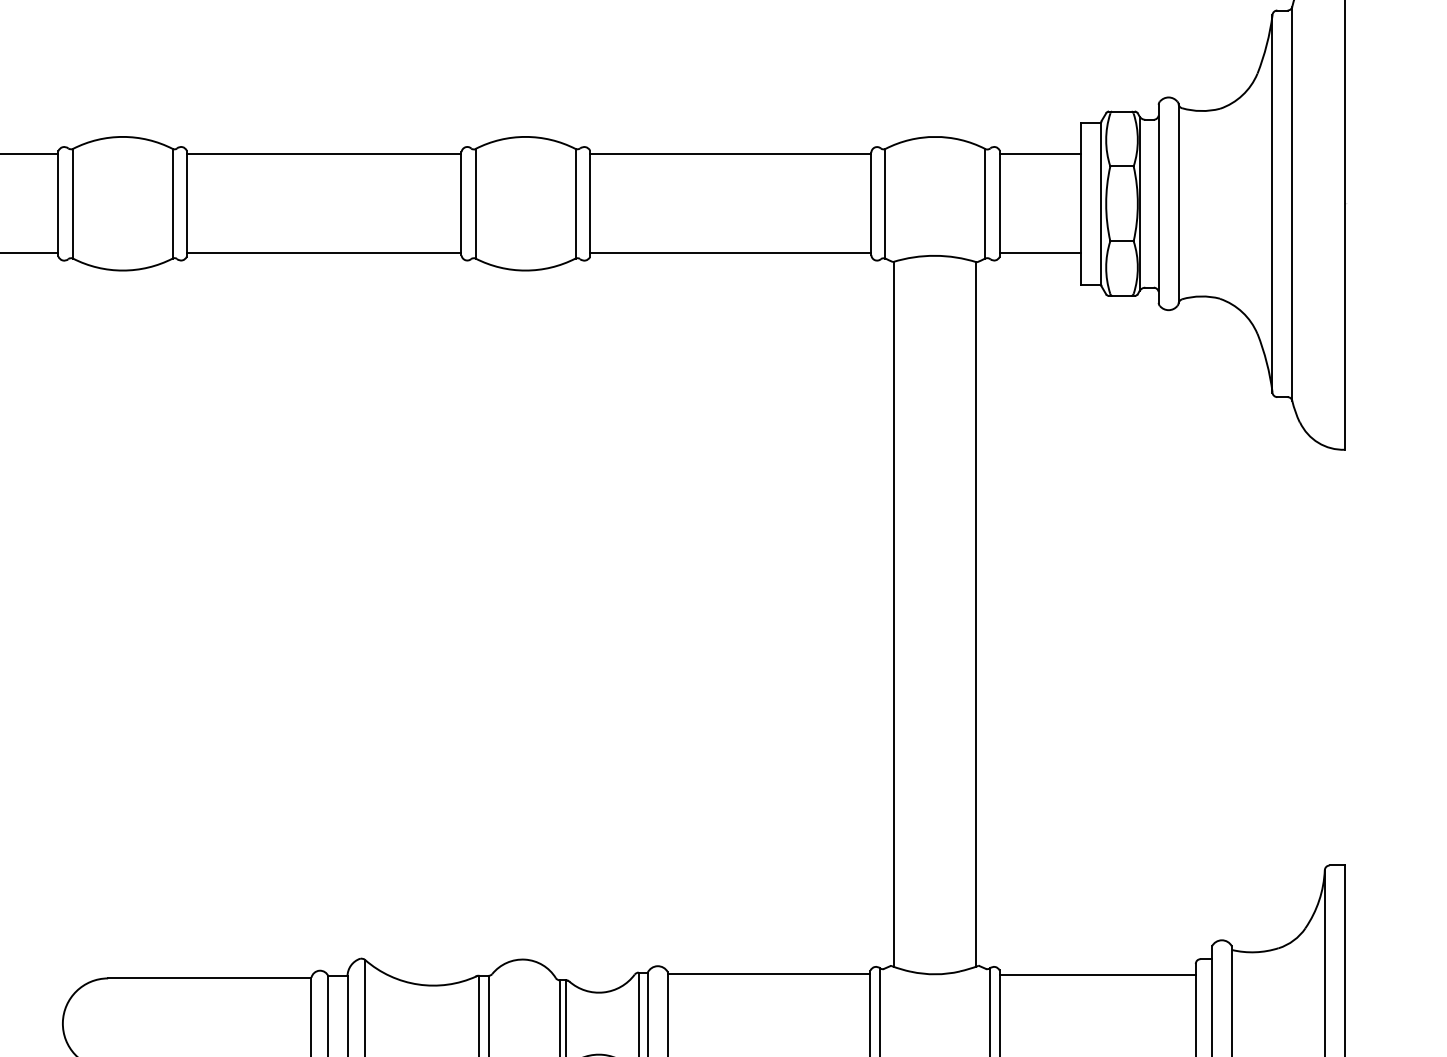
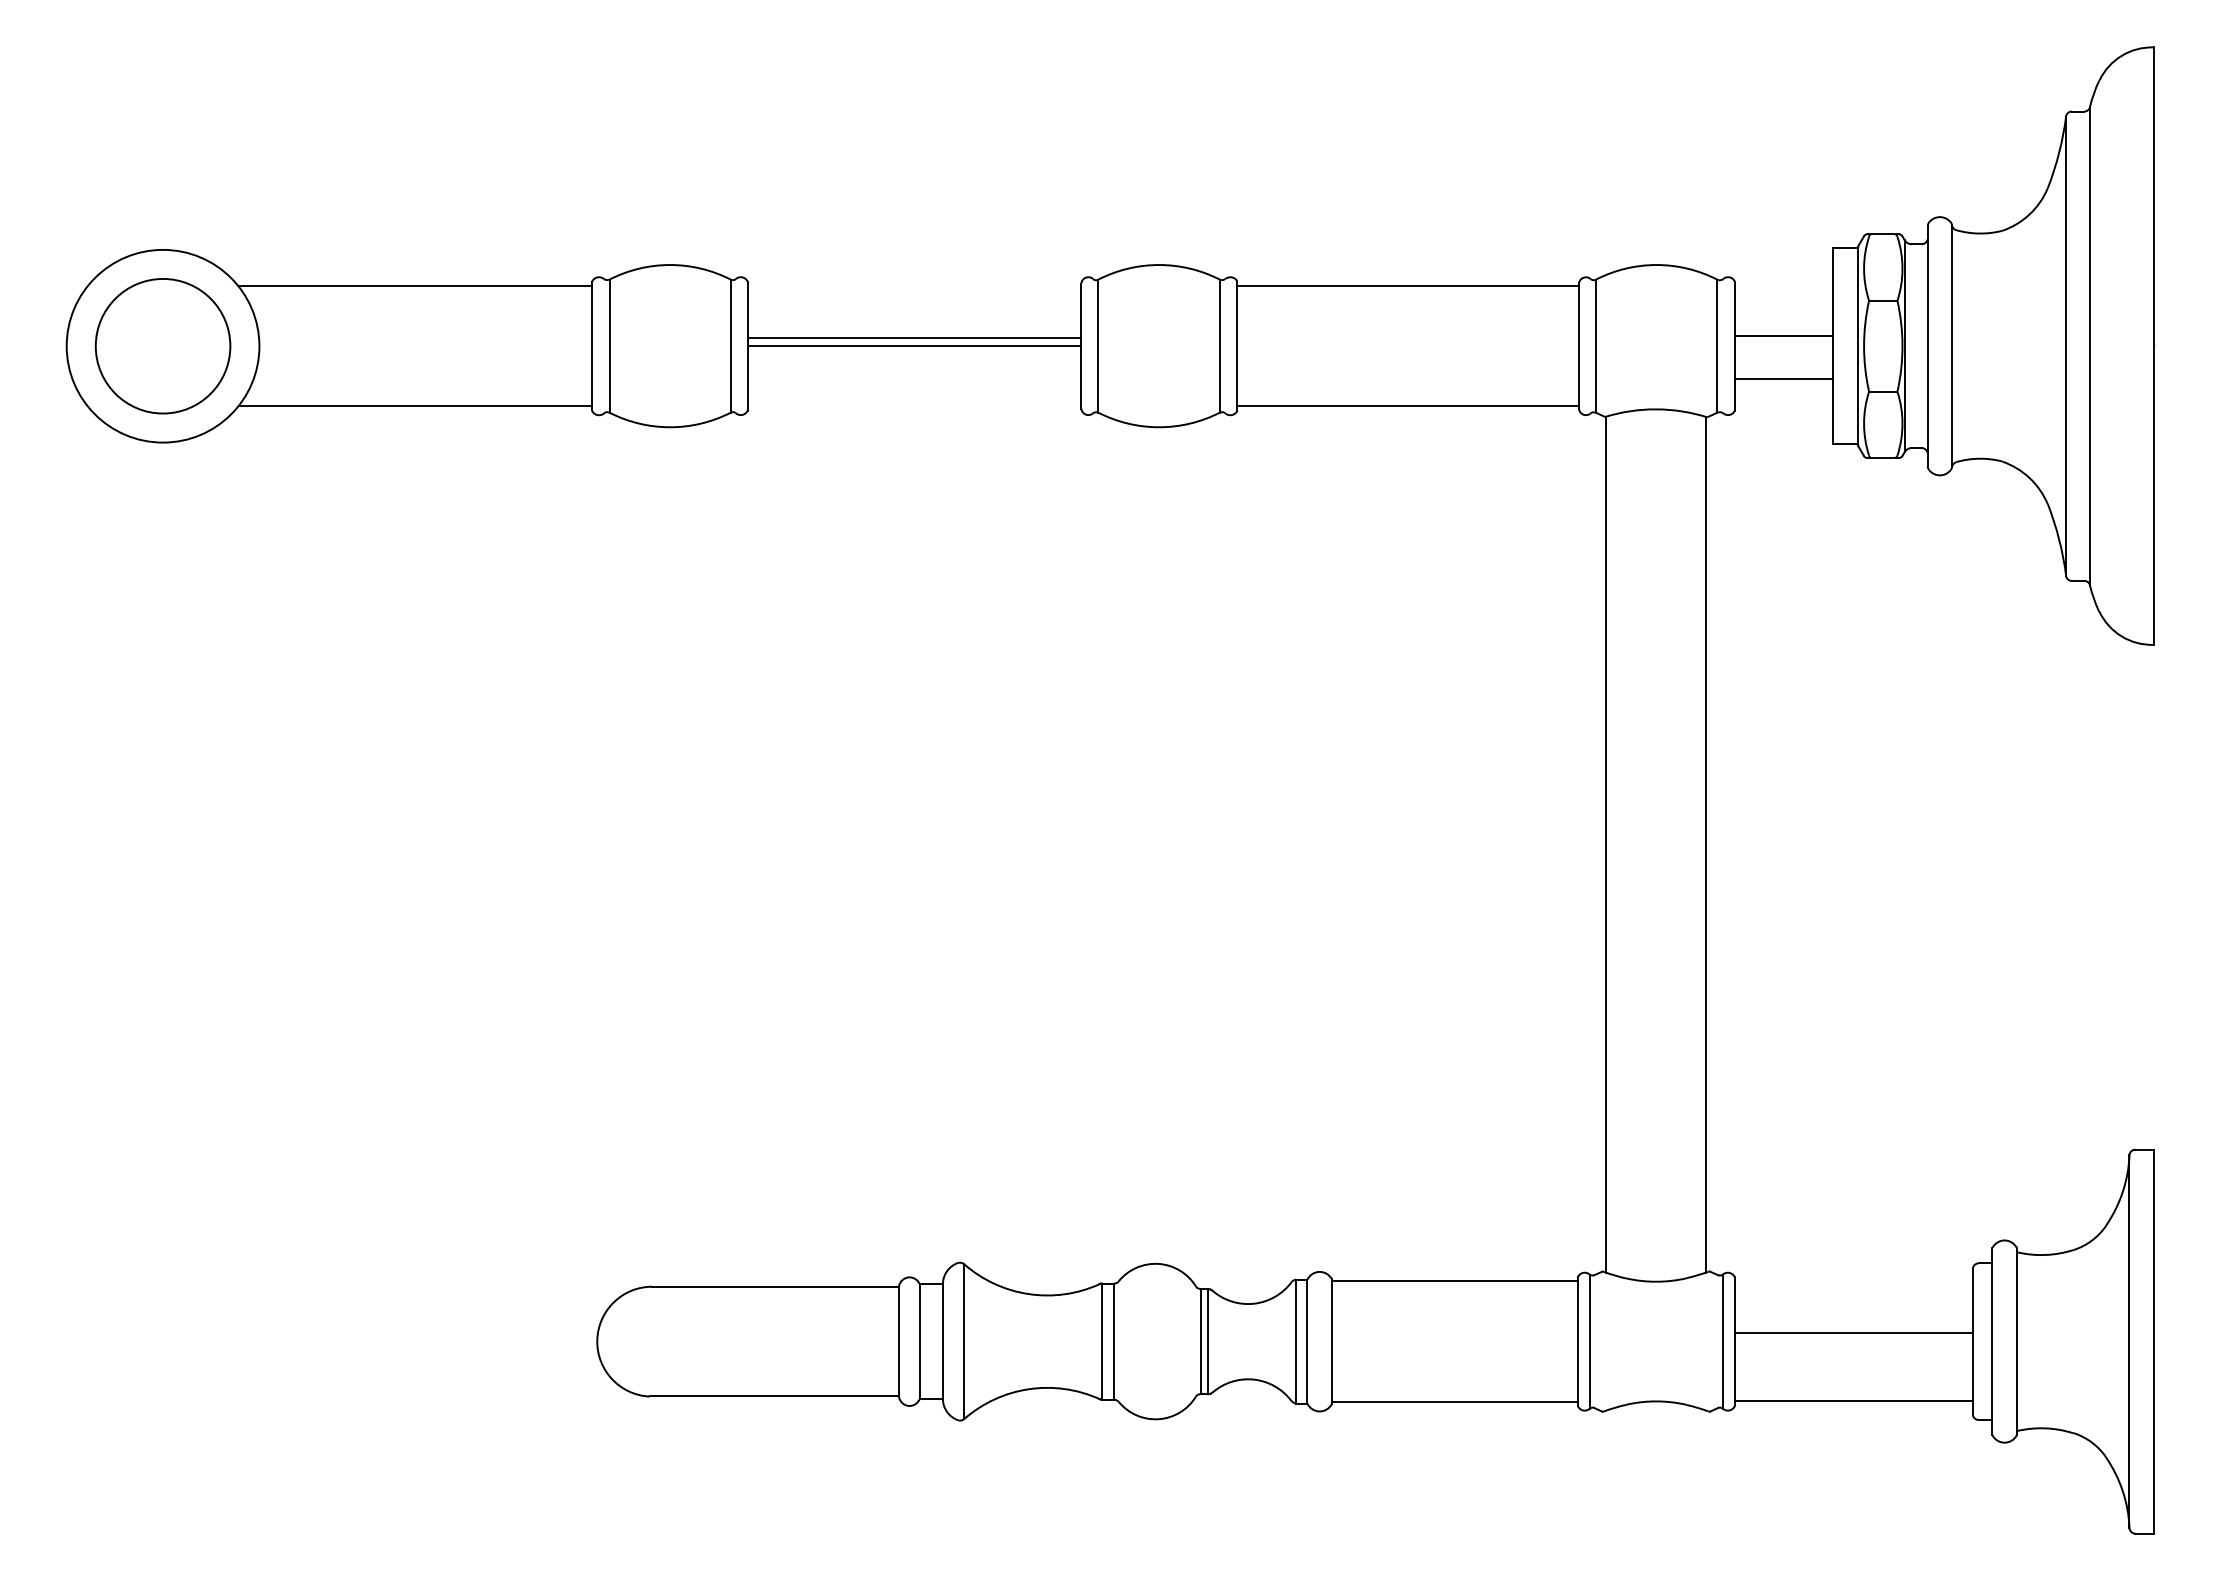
line: (324, 154) -> (914, 338), moved
line: (1039, 154) -> (1783, 379), moved
line: (324, 253) -> (914, 346), moved
line: (1039, 253) -> (1783, 336), moved
line: (1097, 974) -> (1853, 1333), moved

